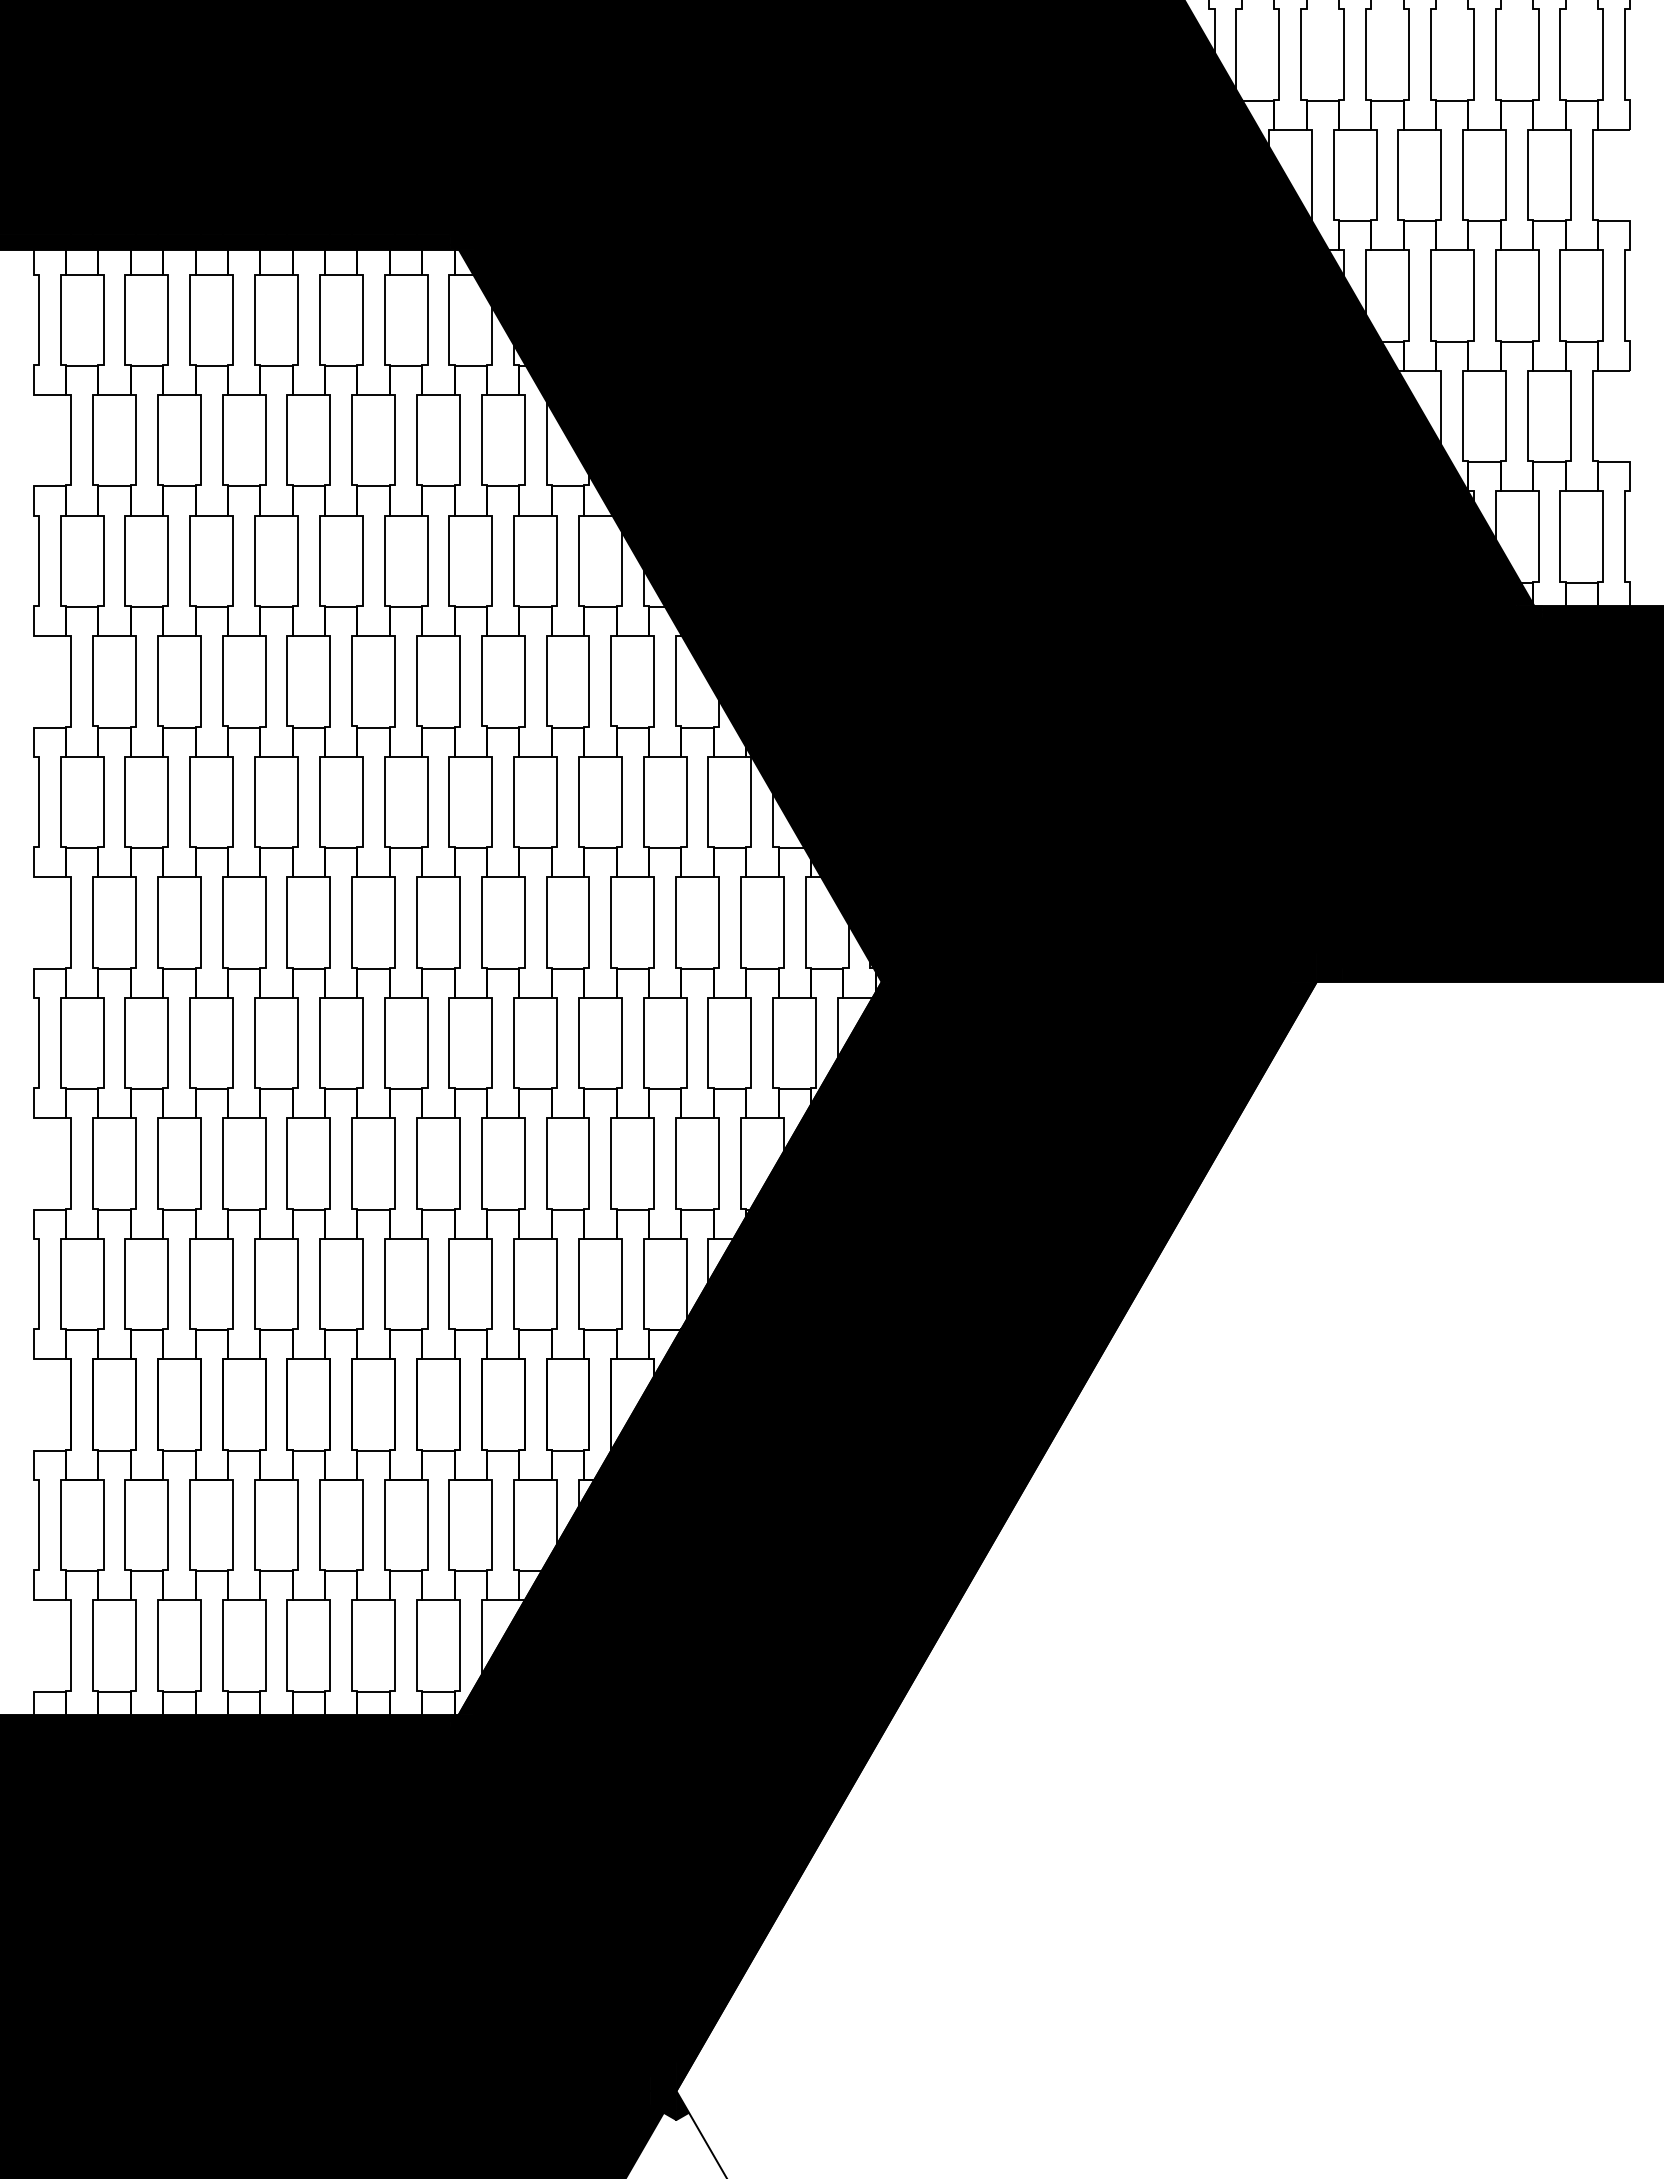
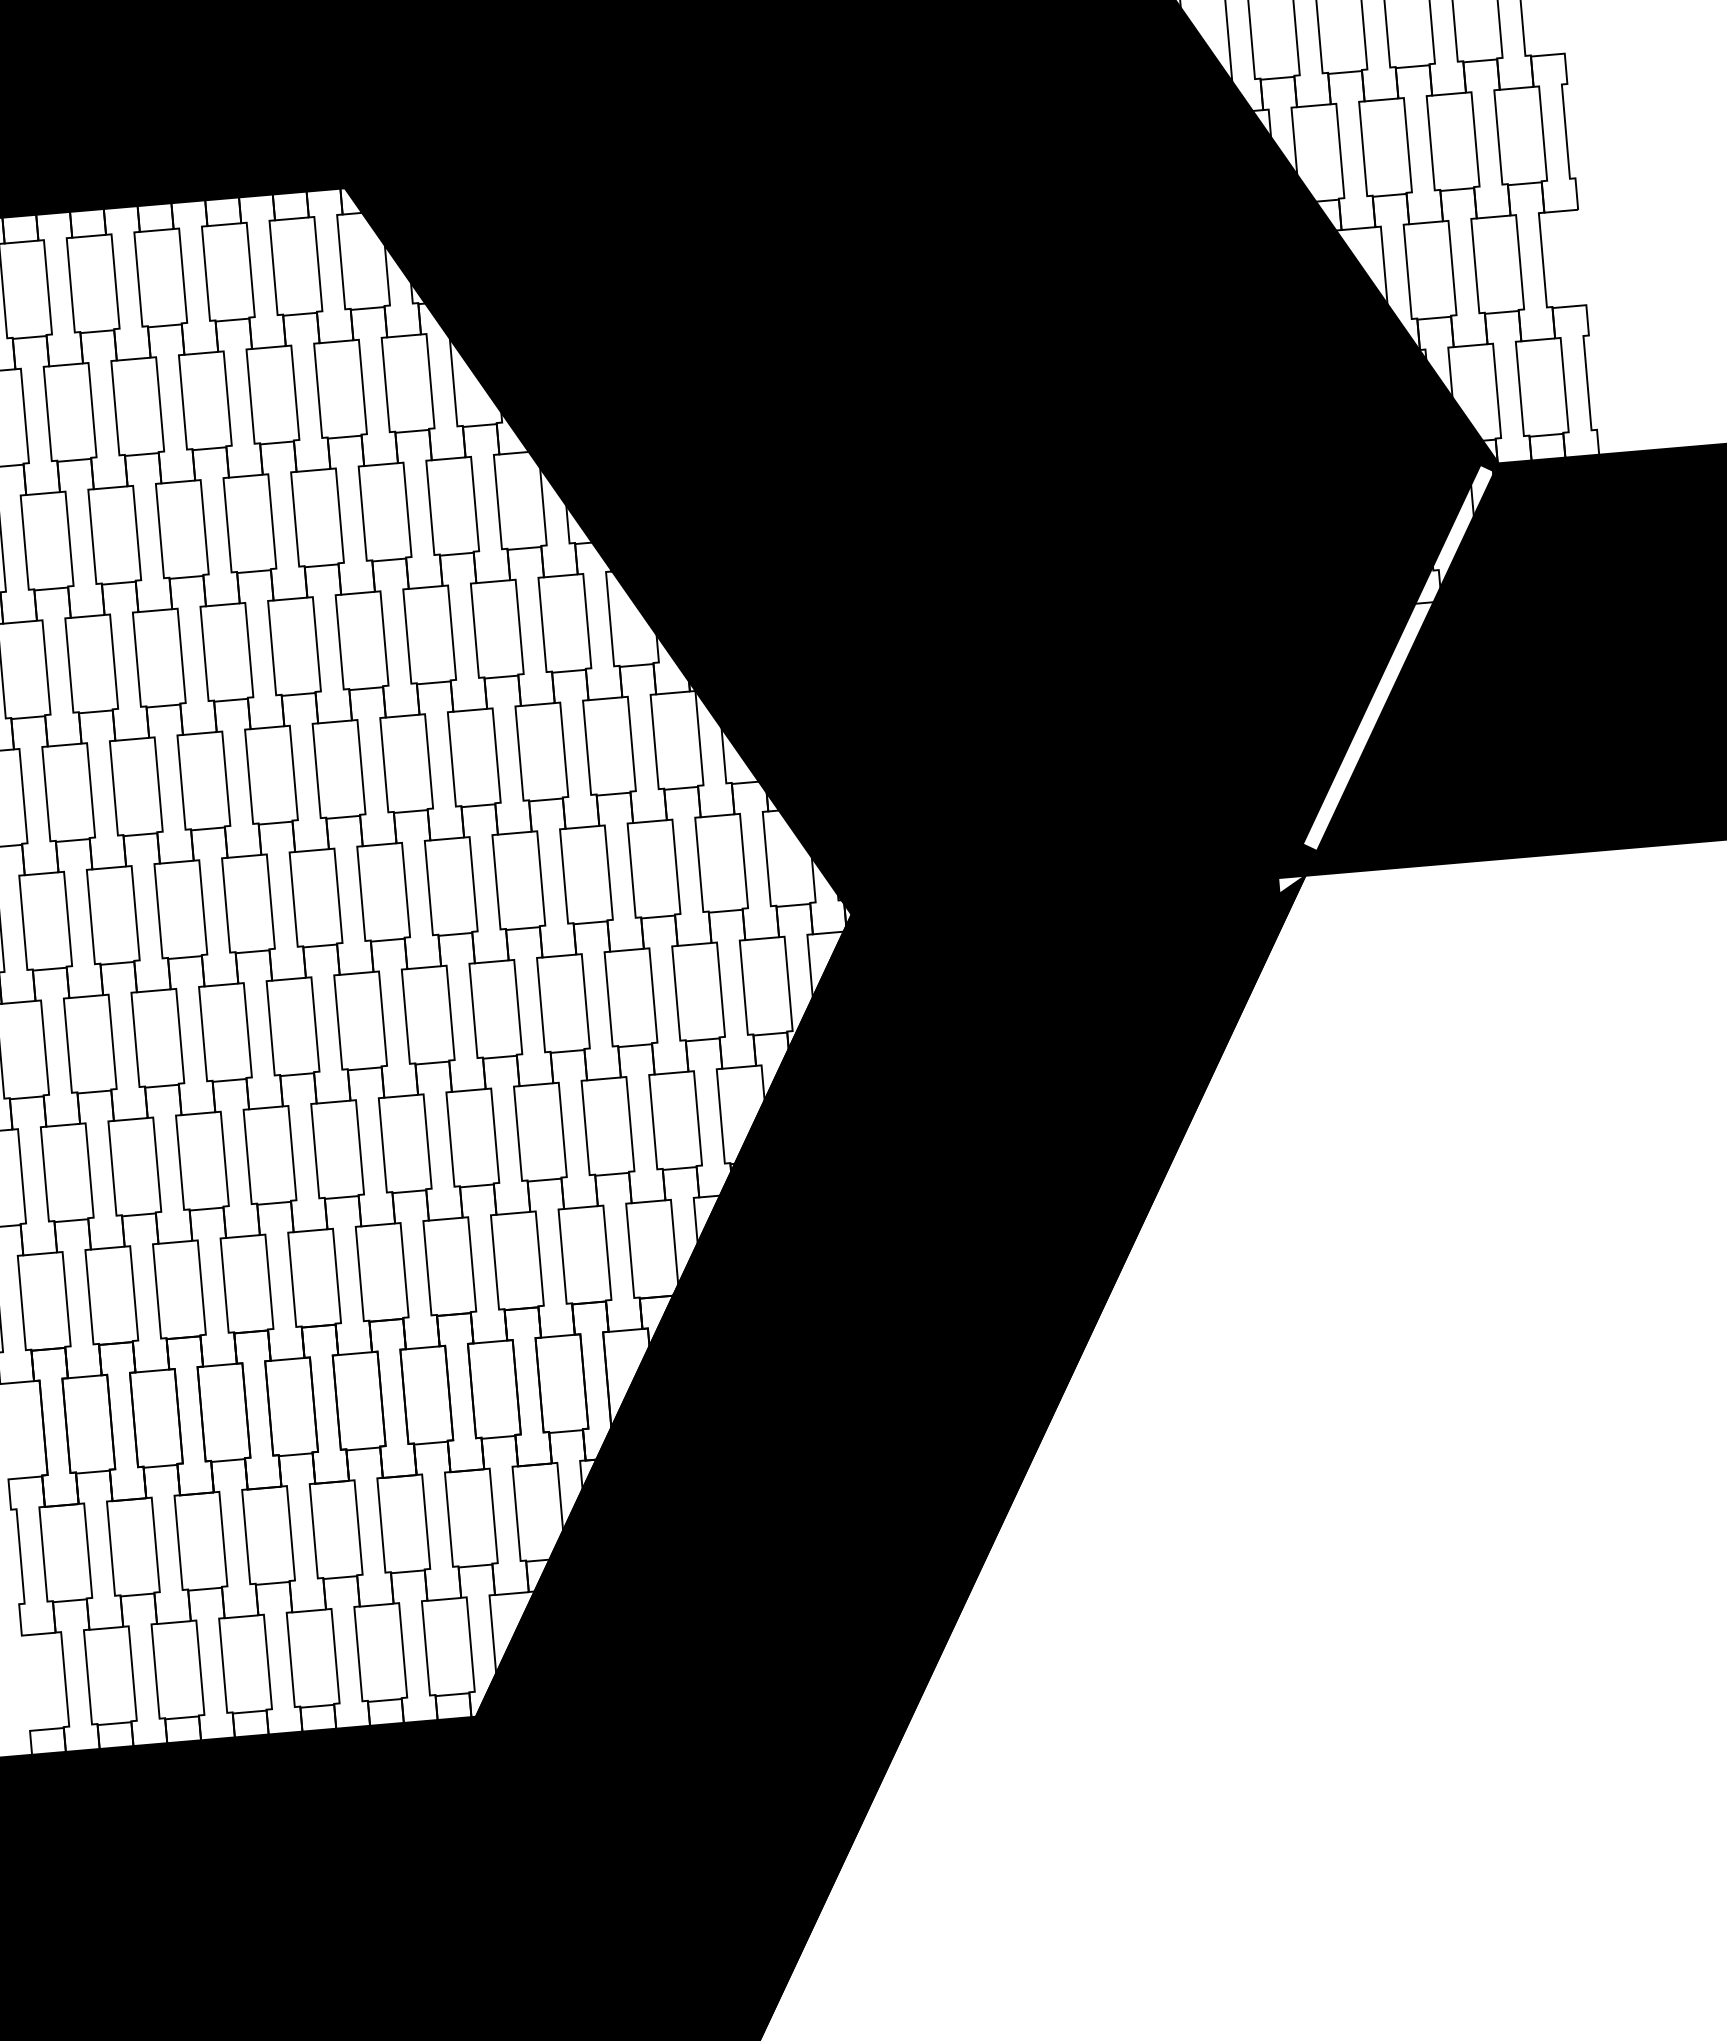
fill: (1422, 782) -> (1398, 657), removed
fill: (1303, 989) -> (1292, 884), removed

